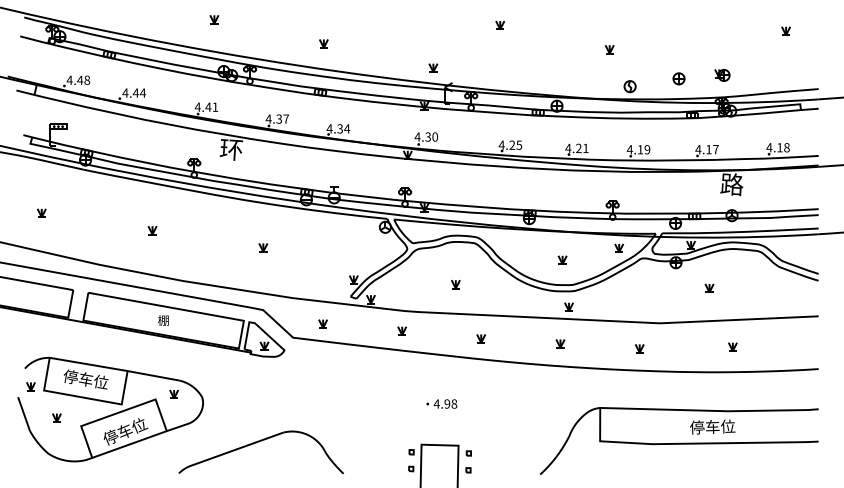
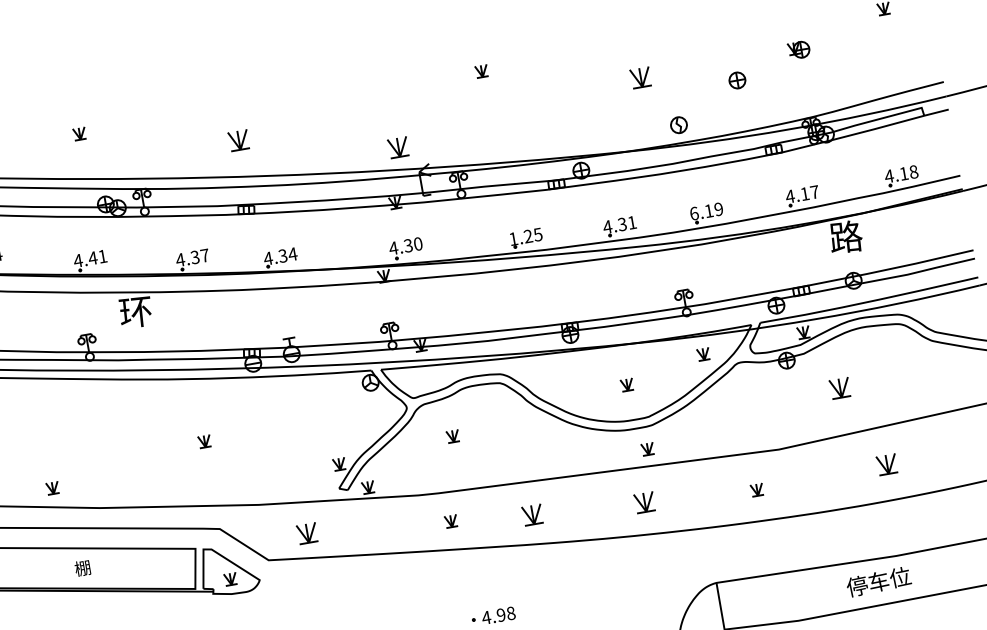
part: (323, 43) -> (238, 140), size x1.6
part: (609, 49) -> (640, 78), size x1.6
part: (433, 67) -> (398, 146), size x1.6
part: (722, 75) -> (799, 50), moved
part: (678, 78) -> (736, 80), moved
text: (501, 144) -> (512, 238), 4.25 -> 1.25
text: (578, 149) -> (622, 226), 4.21 -> 4.31
text: (629, 149) -> (693, 213), 4.19 -> 6.19
part: (152, 230) -> (52, 488), moved
part: (455, 284) -> (452, 436), moved
part: (709, 287) -> (839, 387), size x1.6
part: (322, 323) -> (306, 533), size x1.6
part: (401, 330) -> (450, 520), moved
part: (480, 338) -> (531, 515), size x1.6
part: (560, 343) -> (644, 502), size x1.6
part: (732, 346) -> (886, 464), size x1.6

